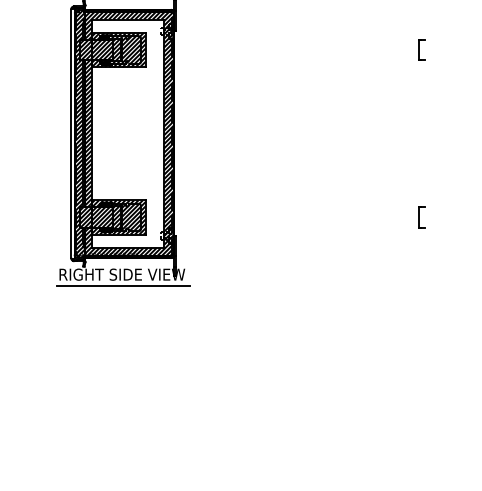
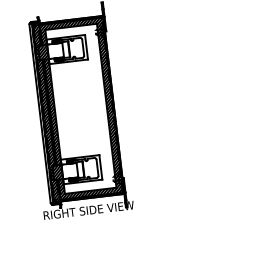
hatch: (118, 50) -> (66, 49), removed
hatch: (118, 217) -> (81, 169), removed
line: (123, 286) -> (90, 218), removed

